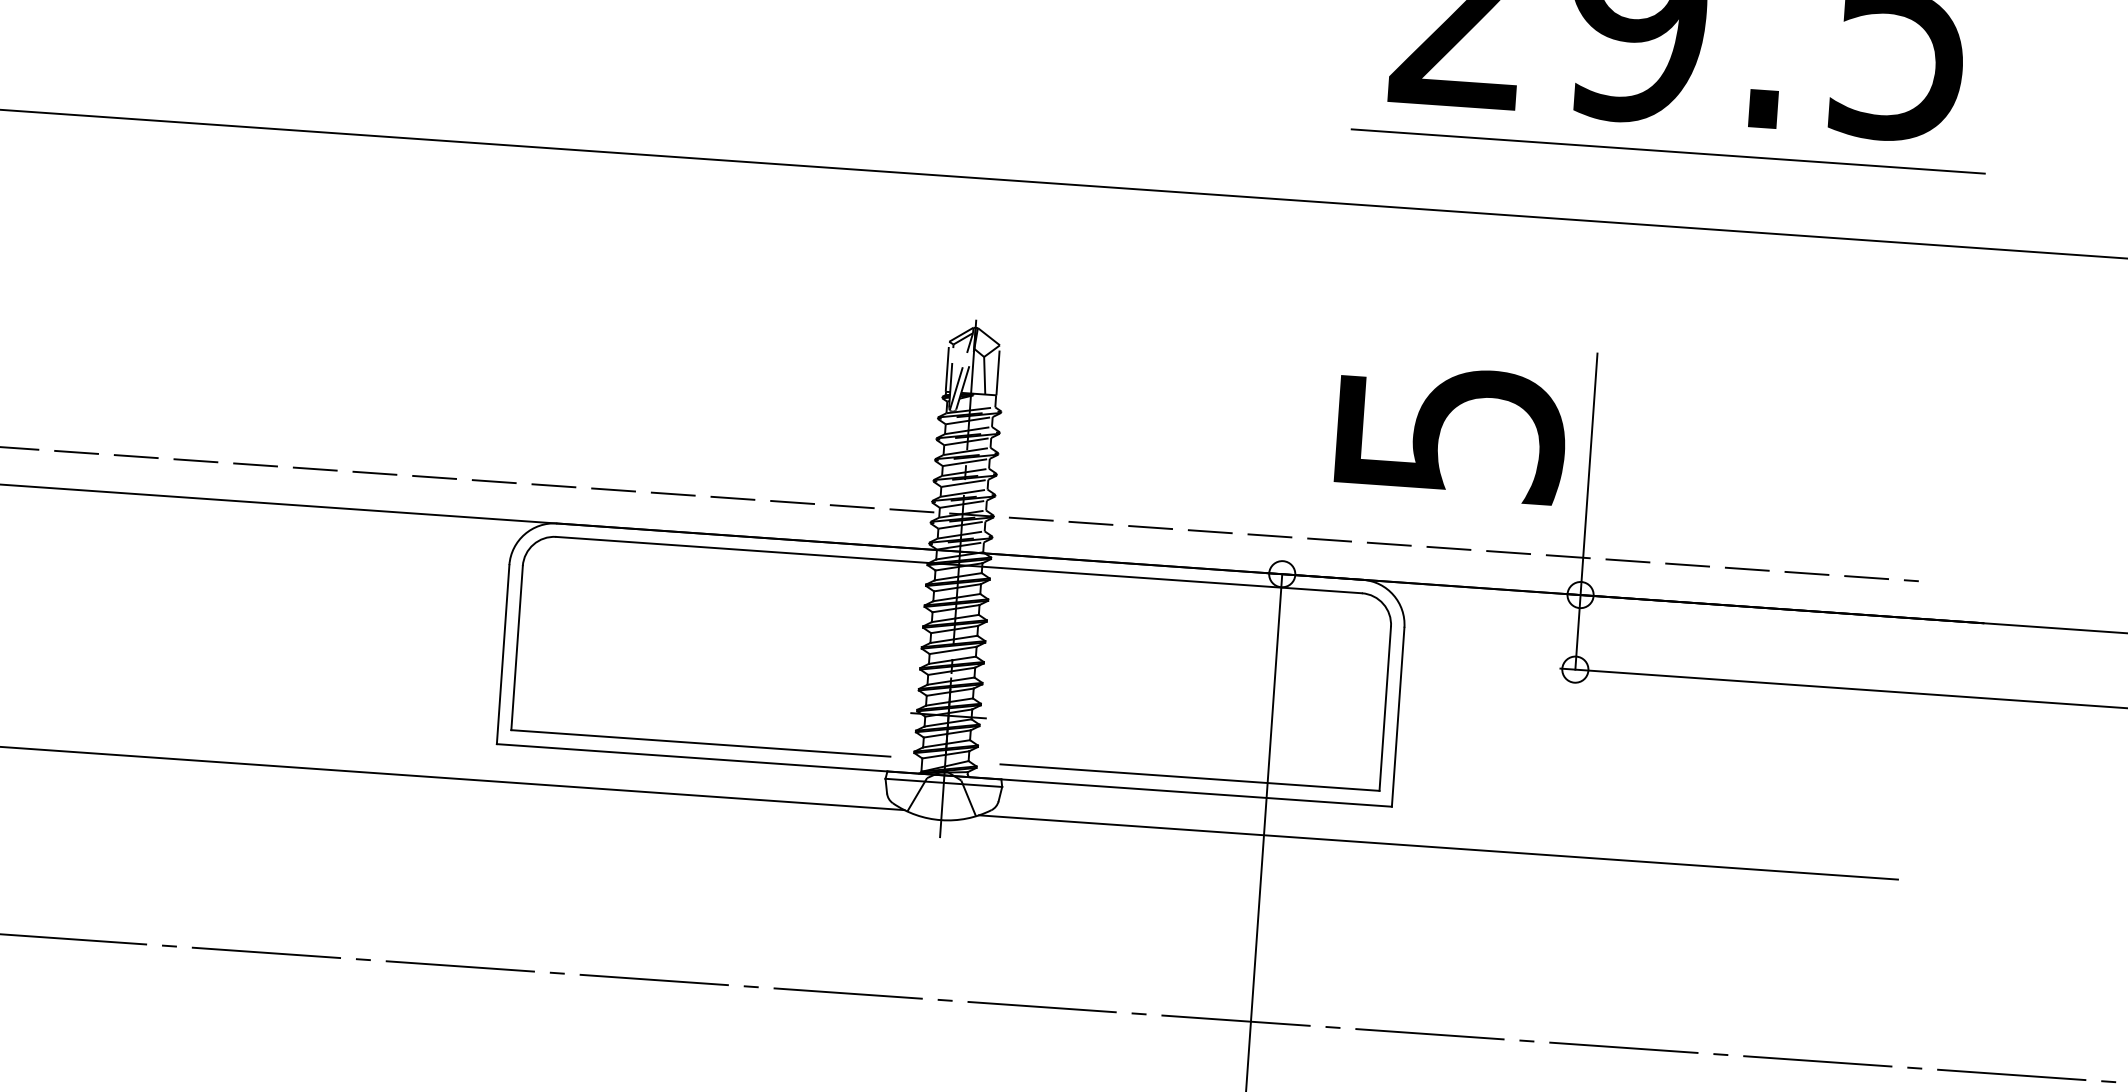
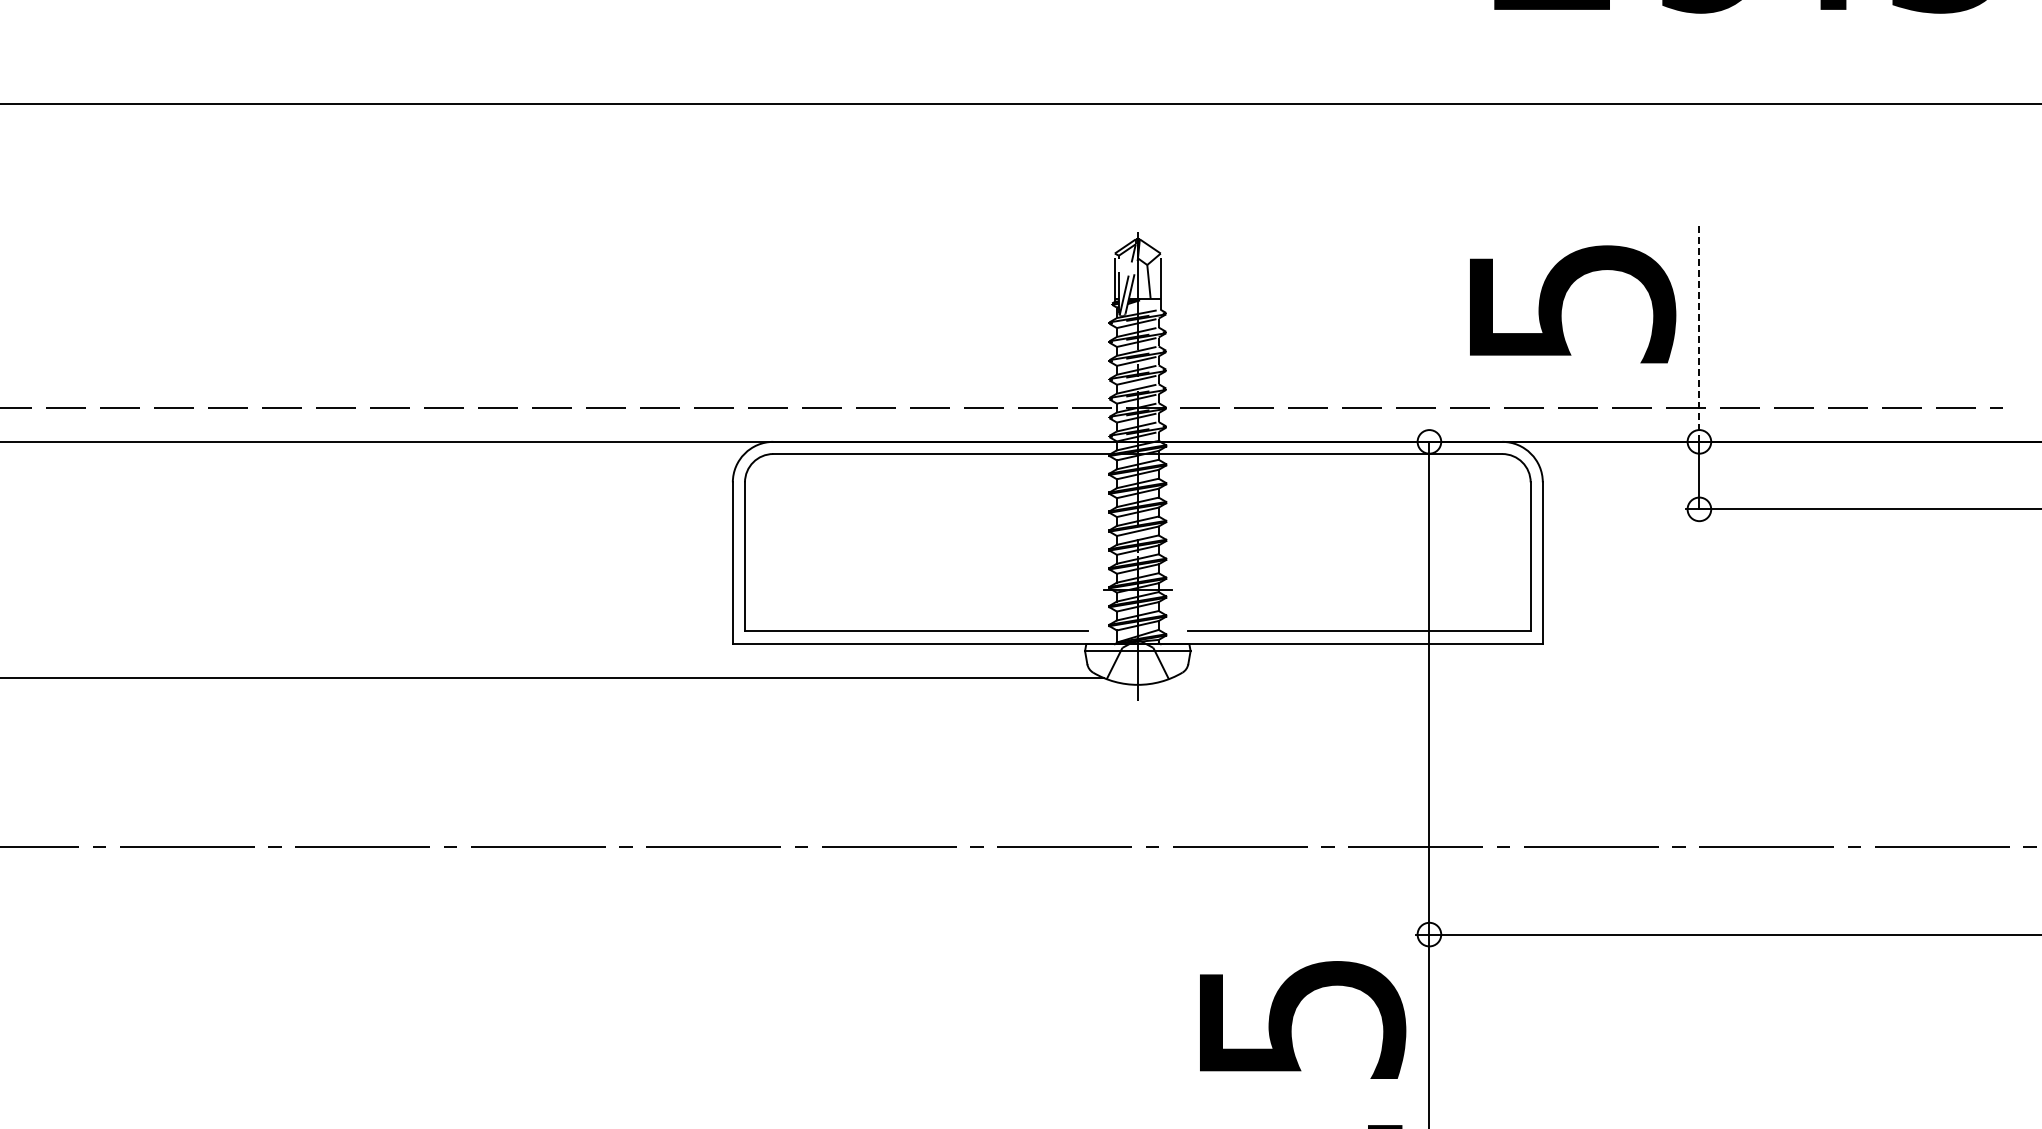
line: (1667, 150) -> (1749, 36), removed
line: (1589, 474) -> (1699, 332), solid -> dashed
line: (1438, 847) -> (1587, 678), removed

